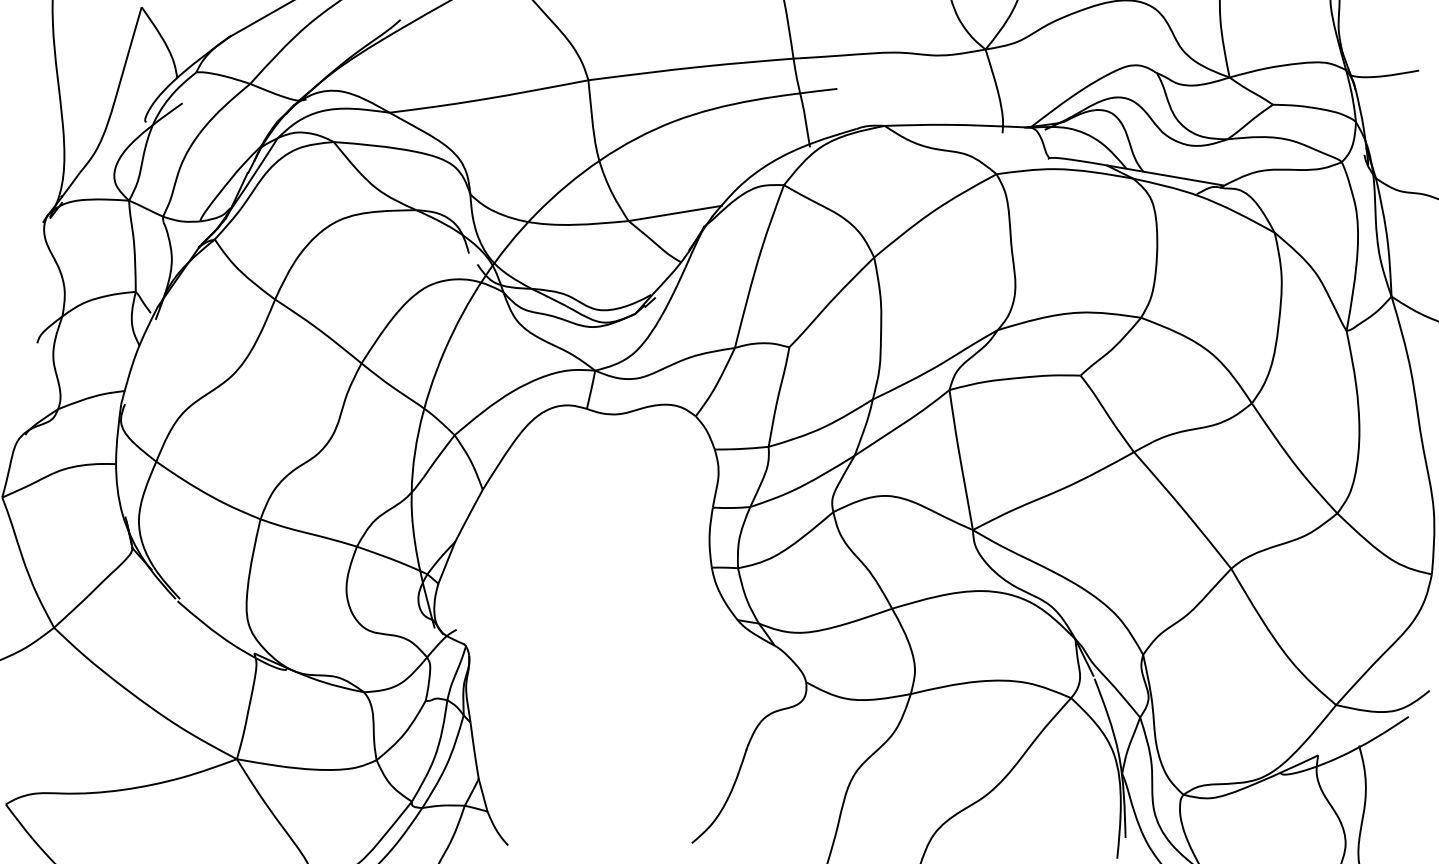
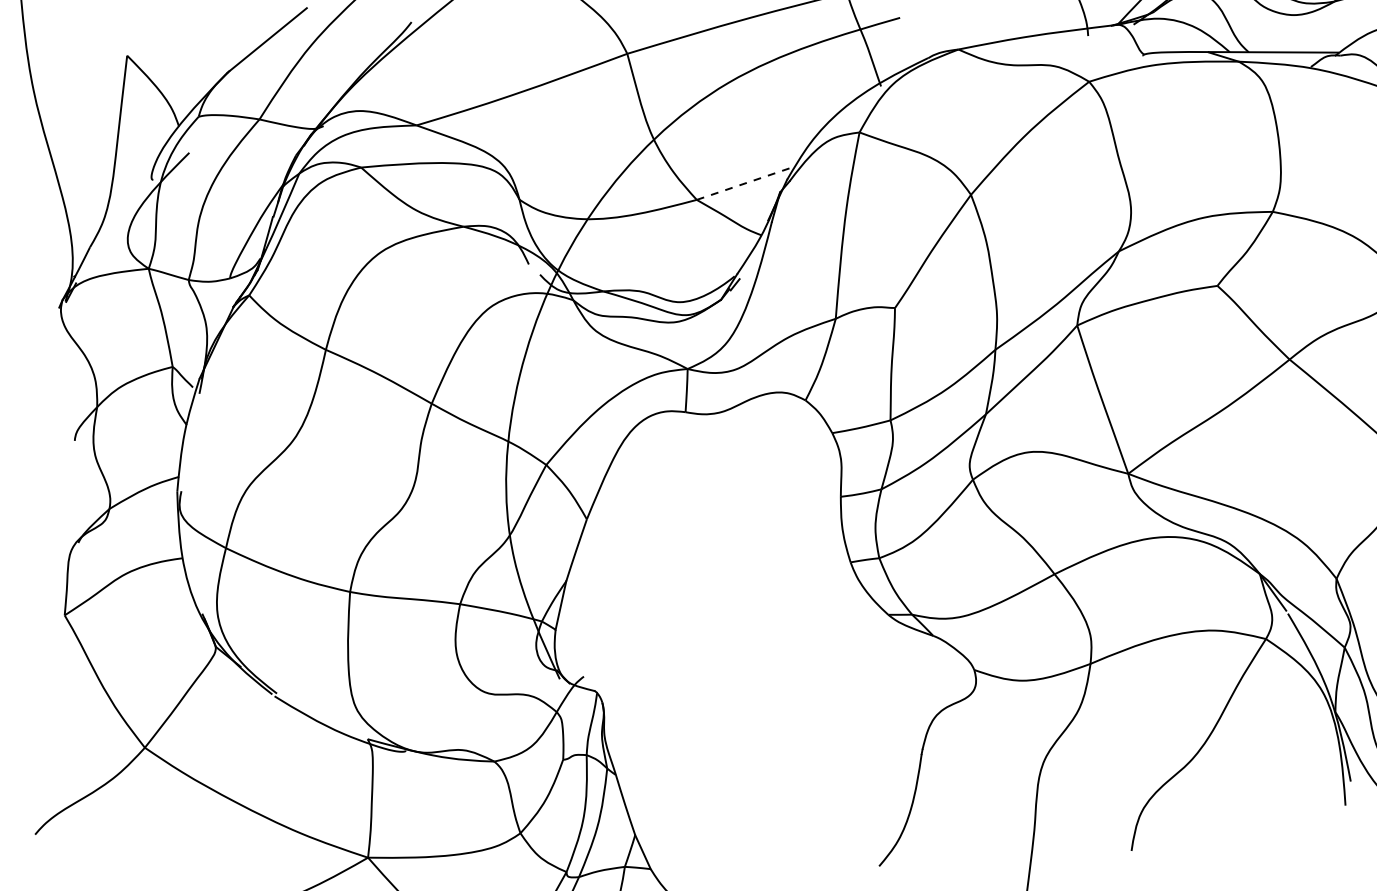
line: (675, 213) -> (746, 183), solid -> dashed

